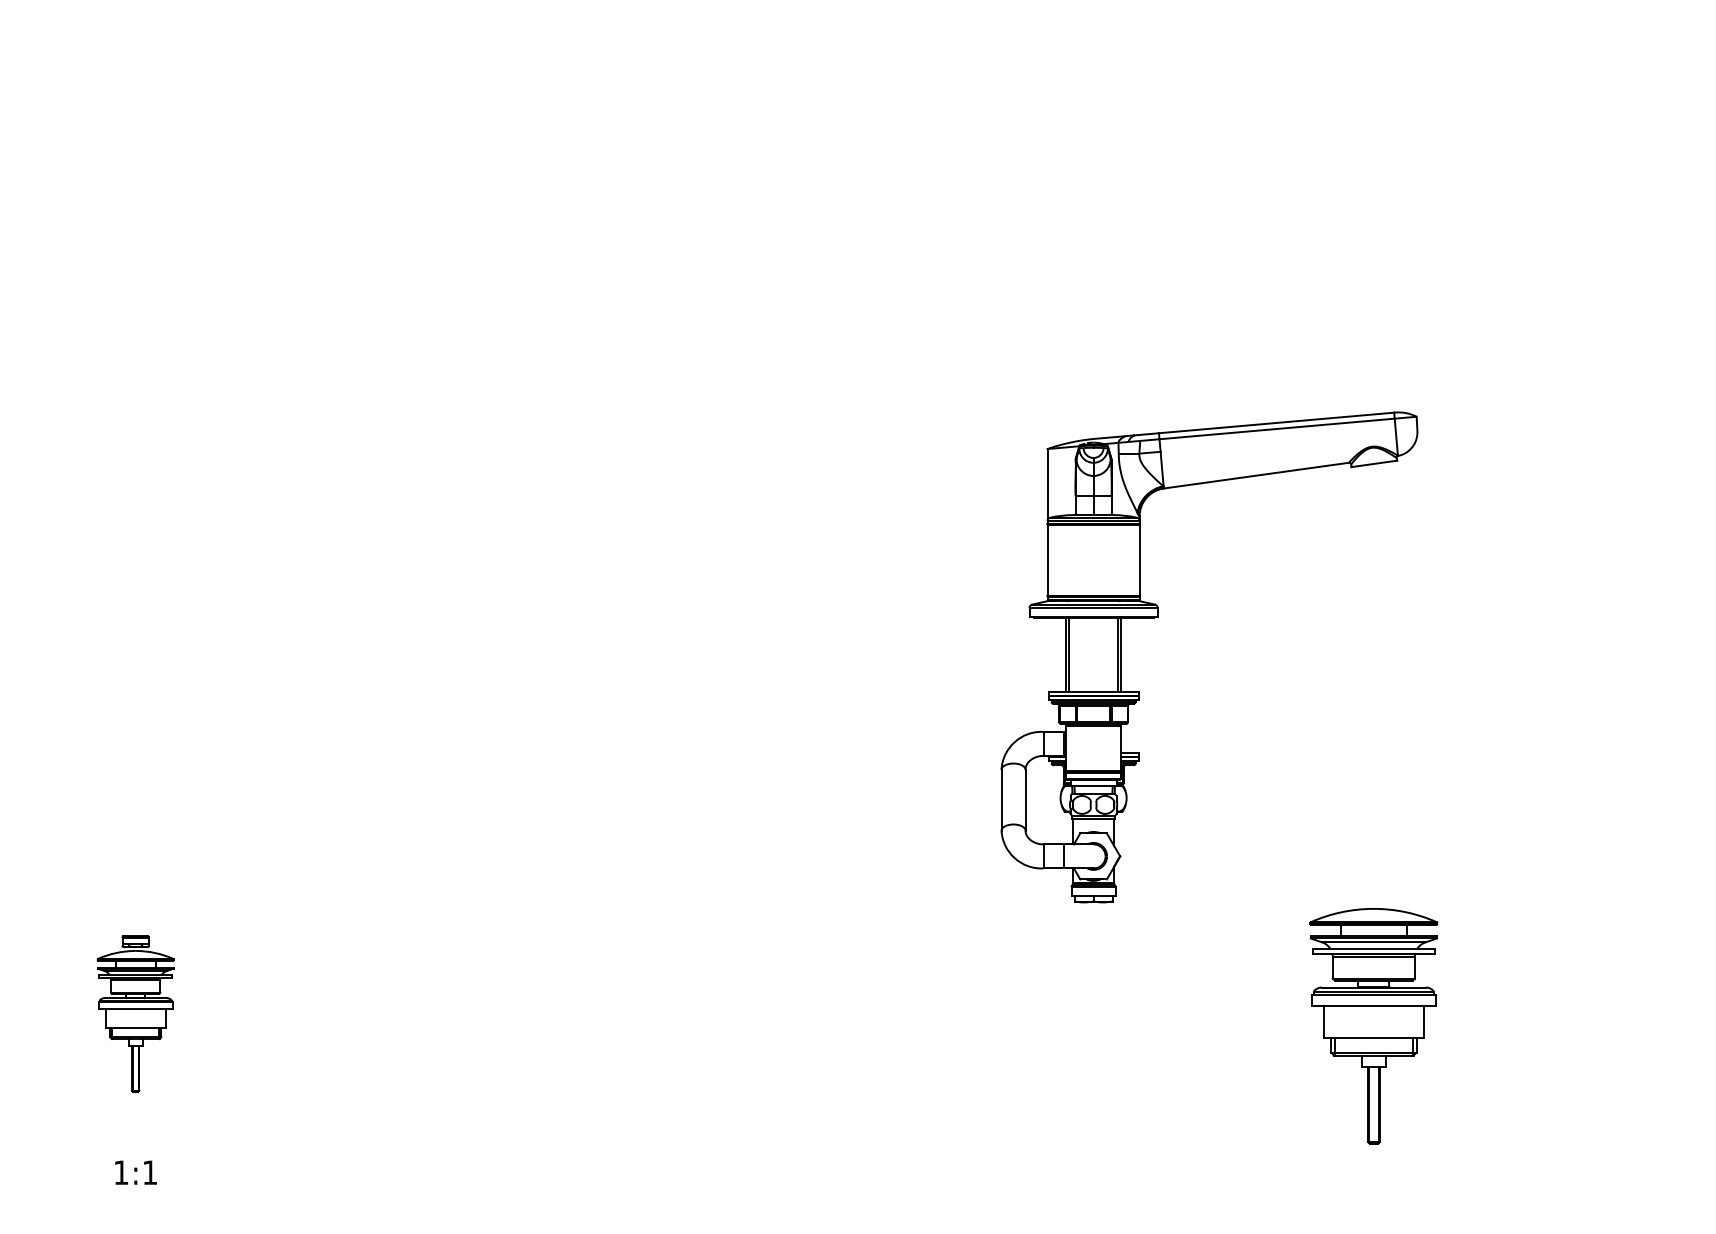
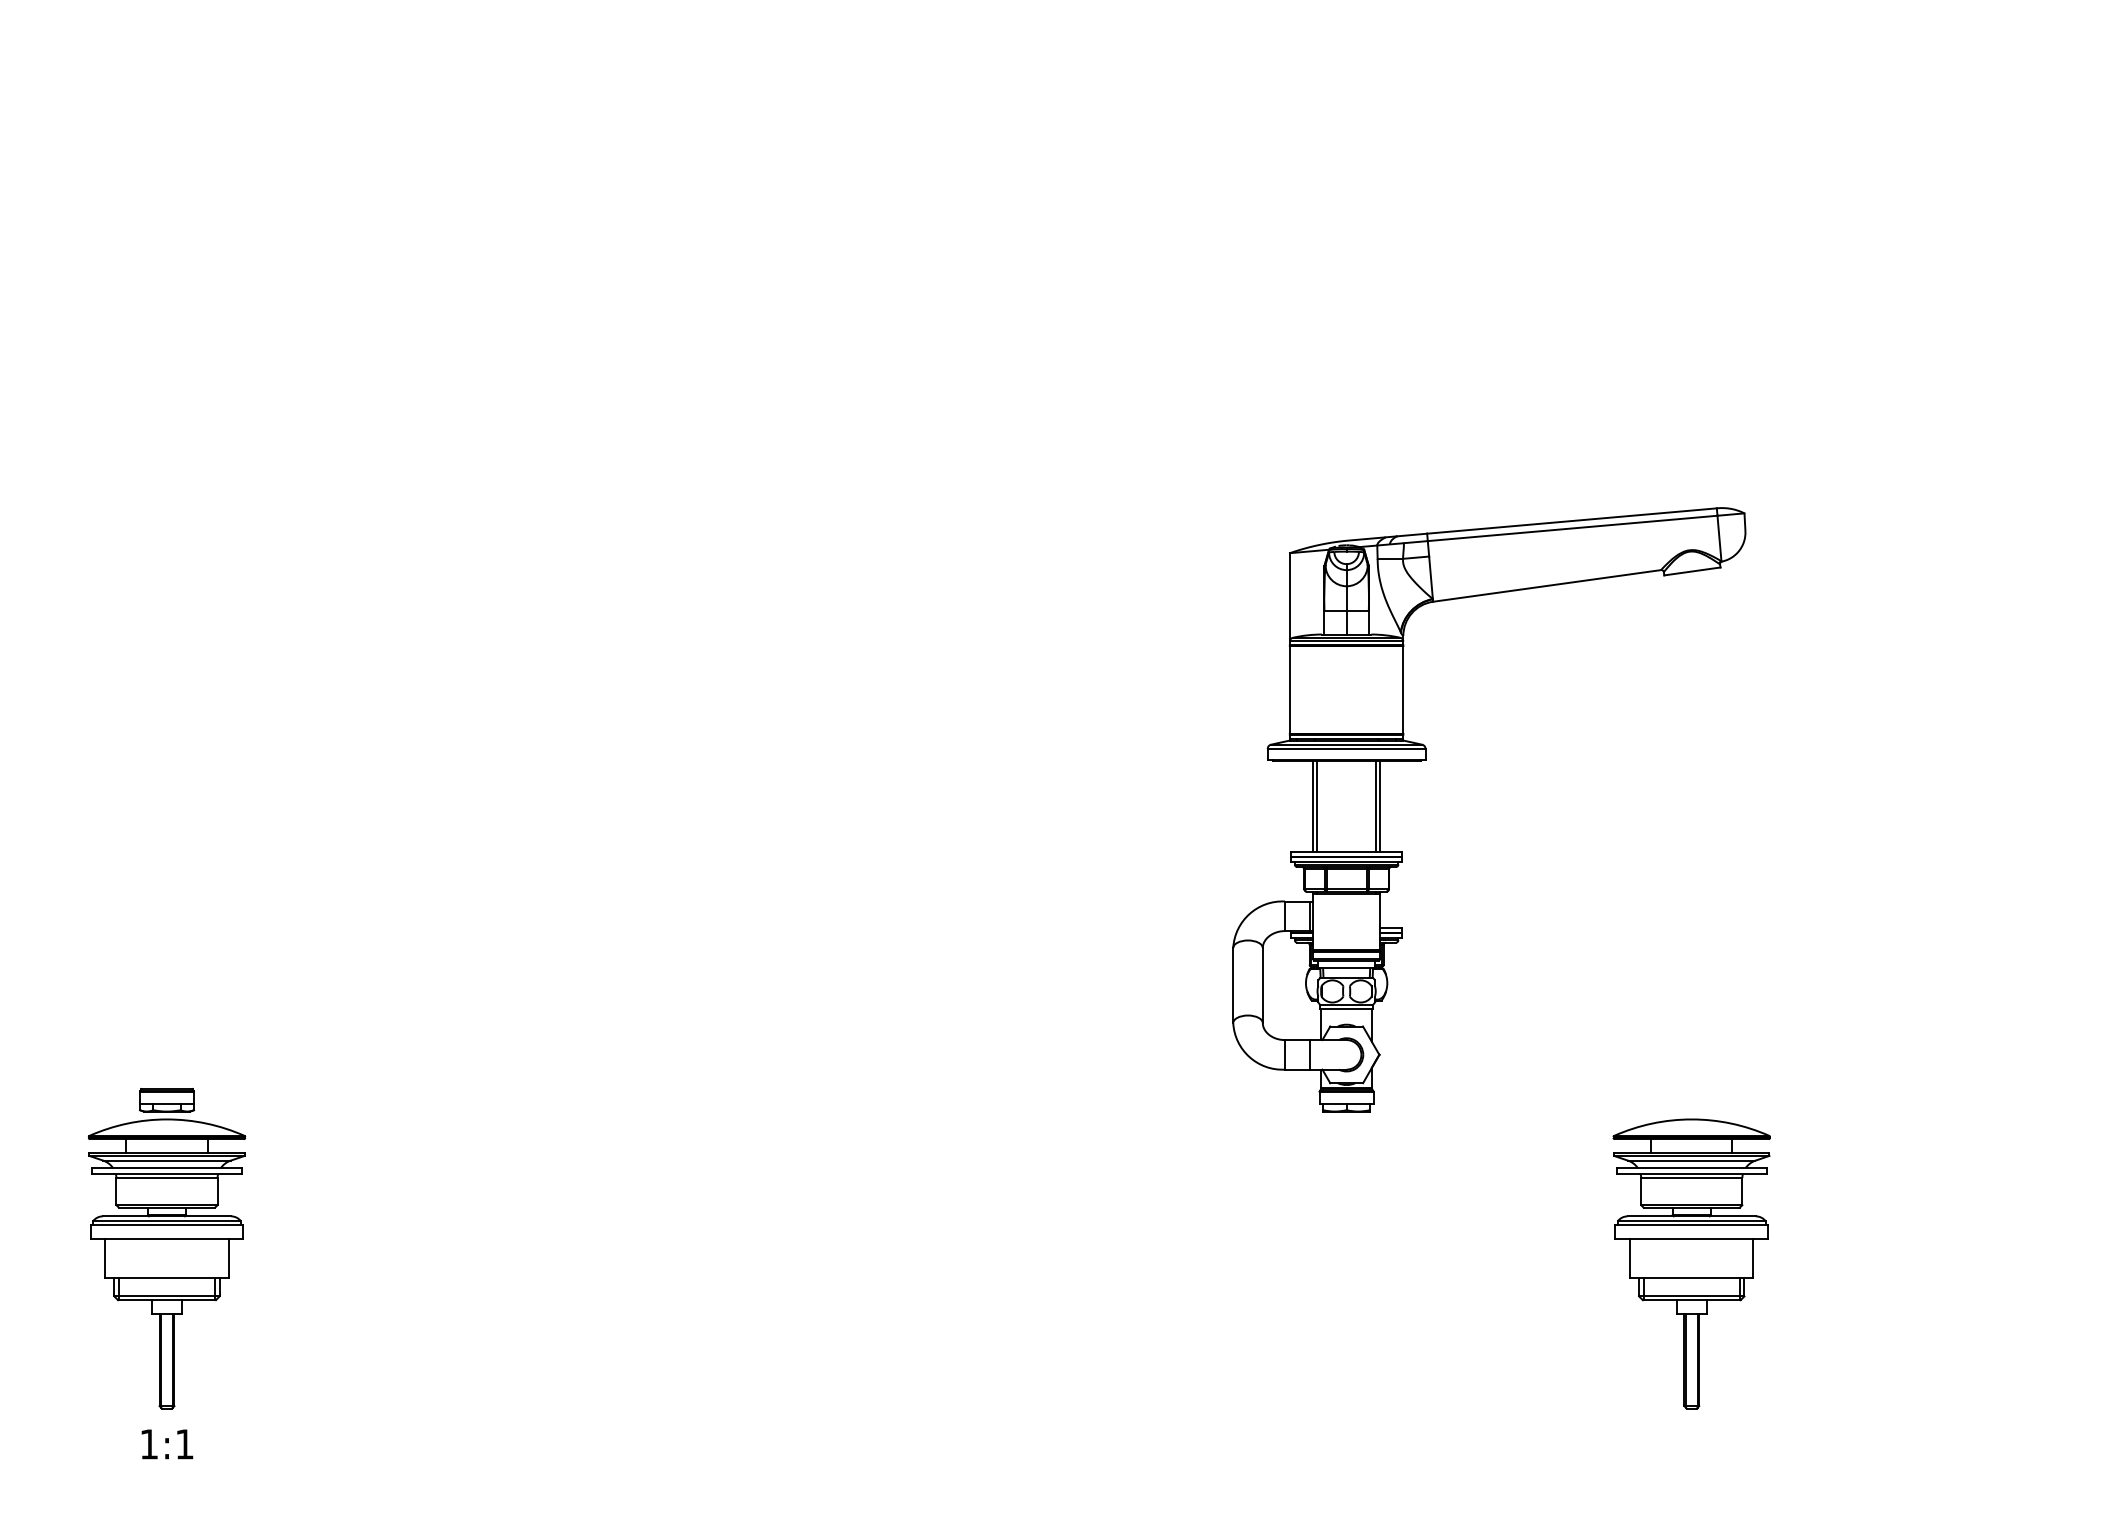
part: (135, 1013) -> (166, 1248), size x1.67

